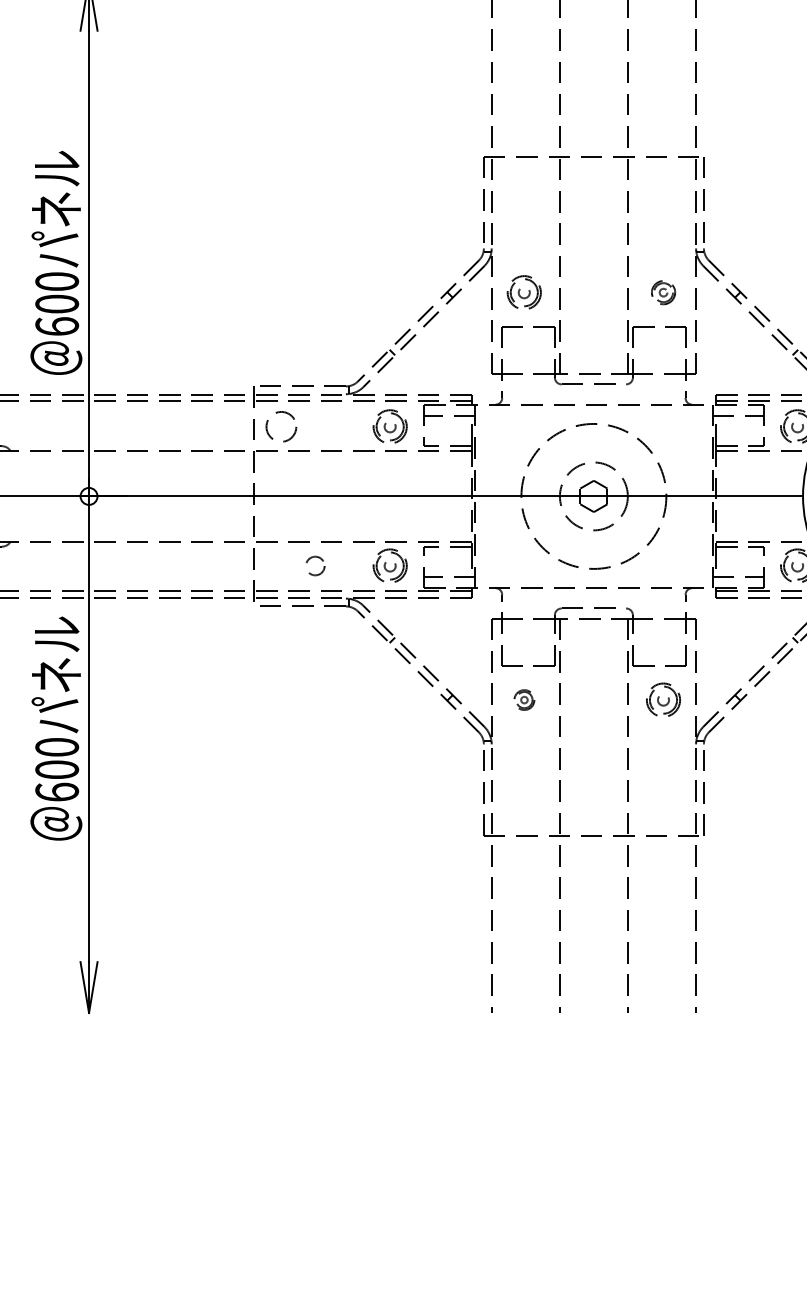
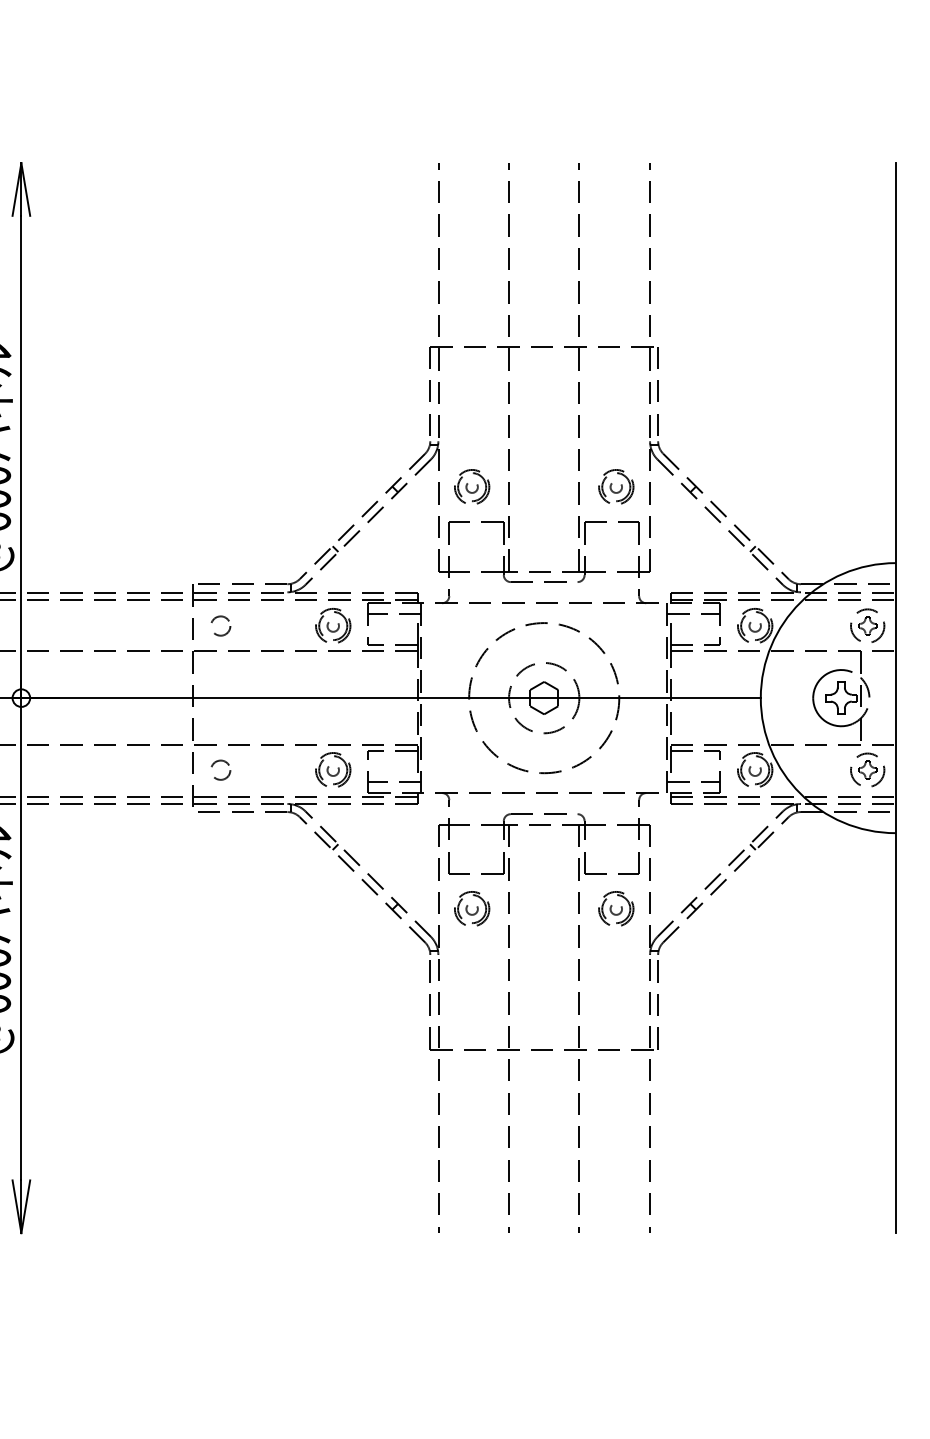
part: (663, 292) -> (616, 486), size x1.43
circle: (281, 426) -> (220, 625), size x0.62
circle: (315, 565) -> (220, 769), moved
part: (524, 699) -> (472, 908), size x1.67

